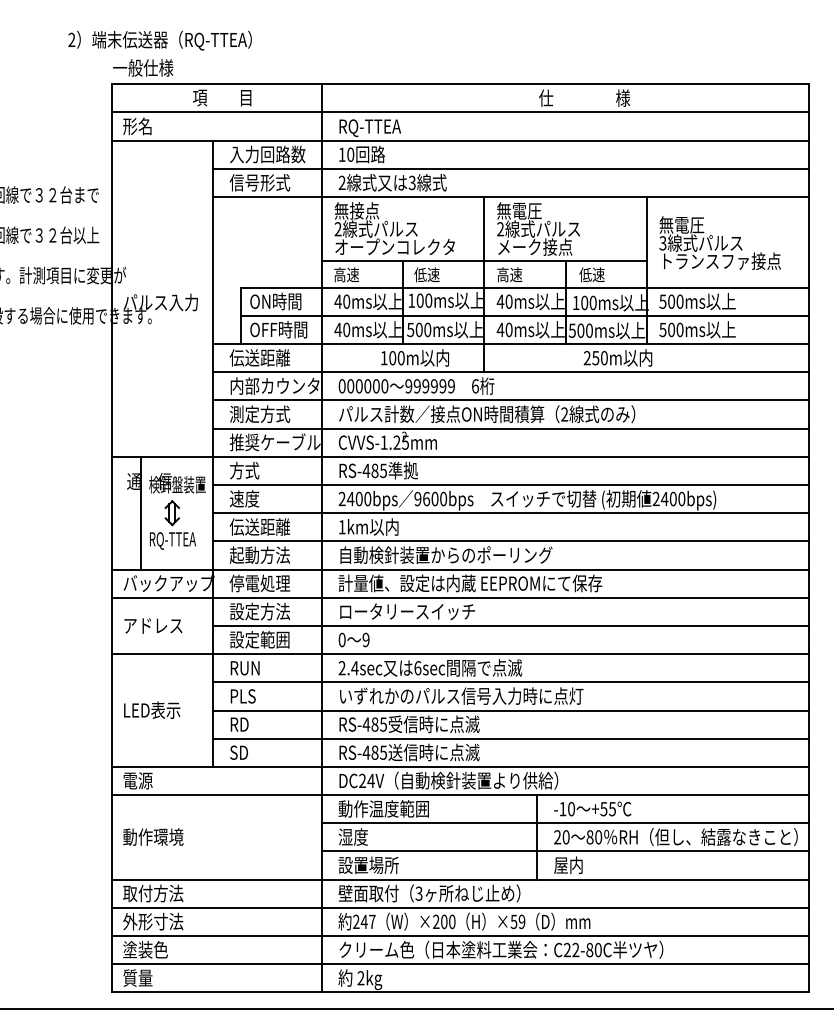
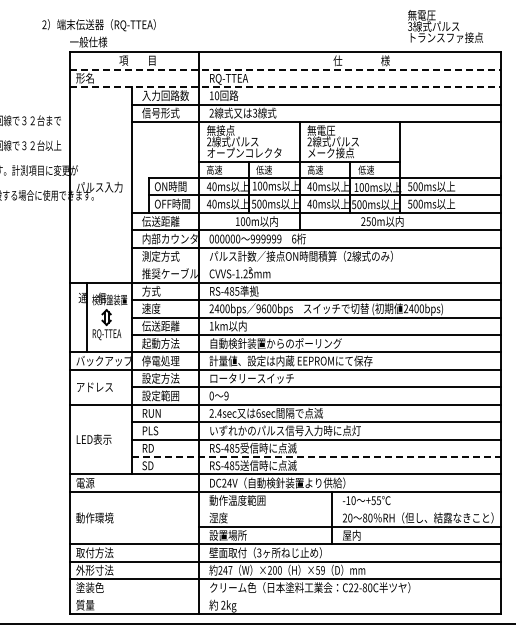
line: (461, 112) -> (285, 69), solid -> dashed
line: (461, 141) -> (285, 87), solid -> dashed
text: (720, 243) -> (445, 26), moved
line: (509, 429) -> (315, 265), removed
line: (511, 739) -> (316, 457), solid -> dashed
line: (564, 823) -> (349, 509), removed
line: (459, 964) -> (284, 596), removed

